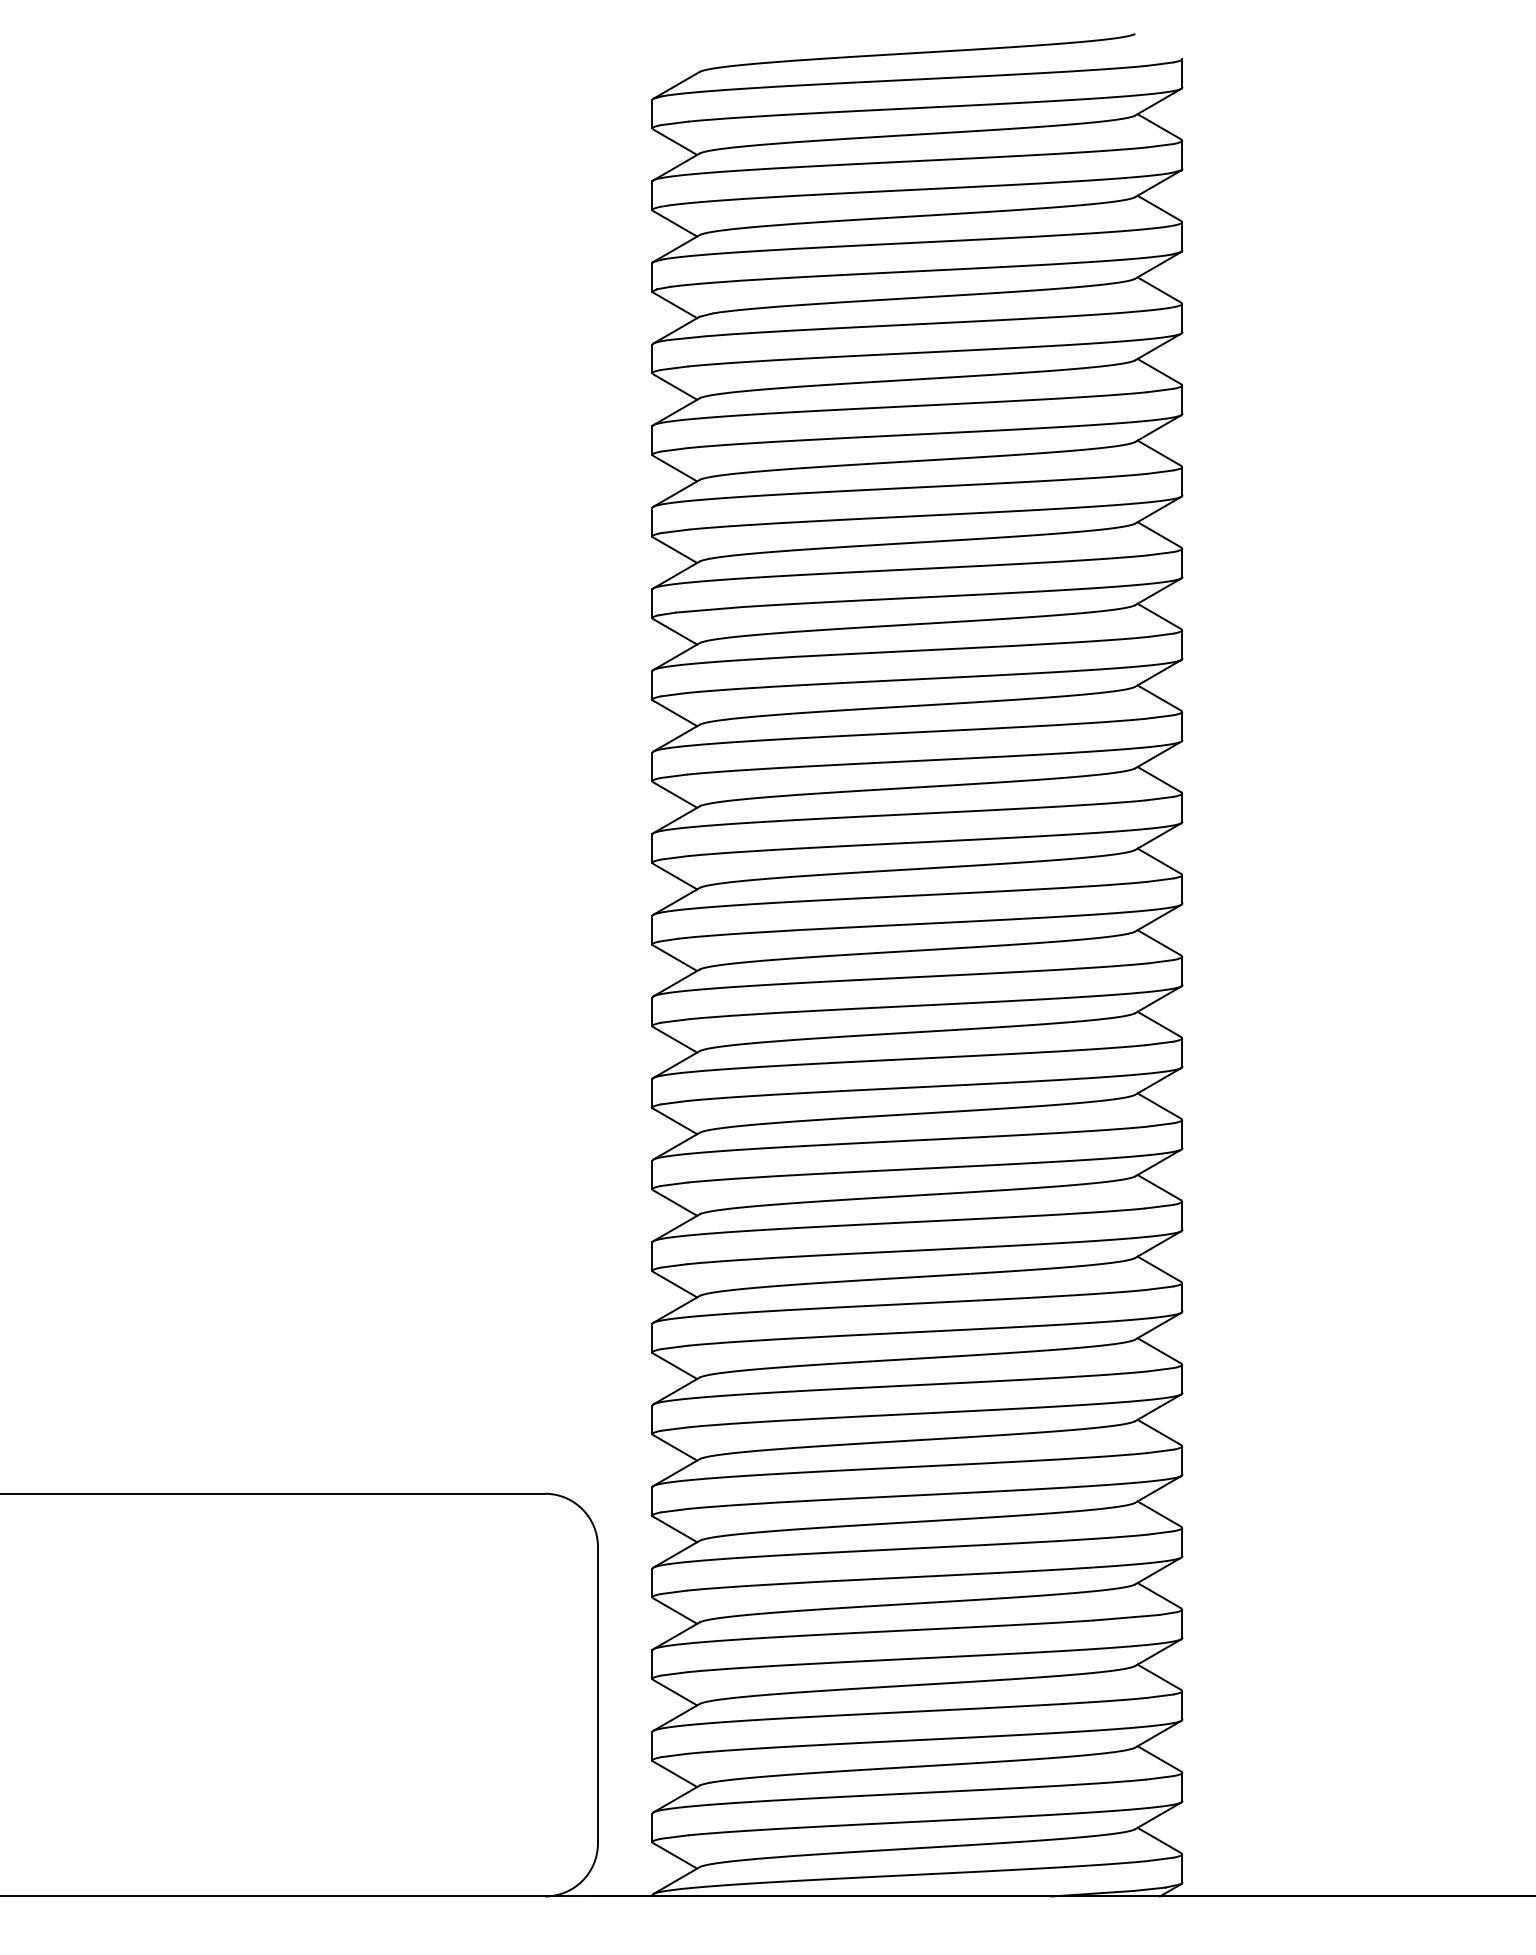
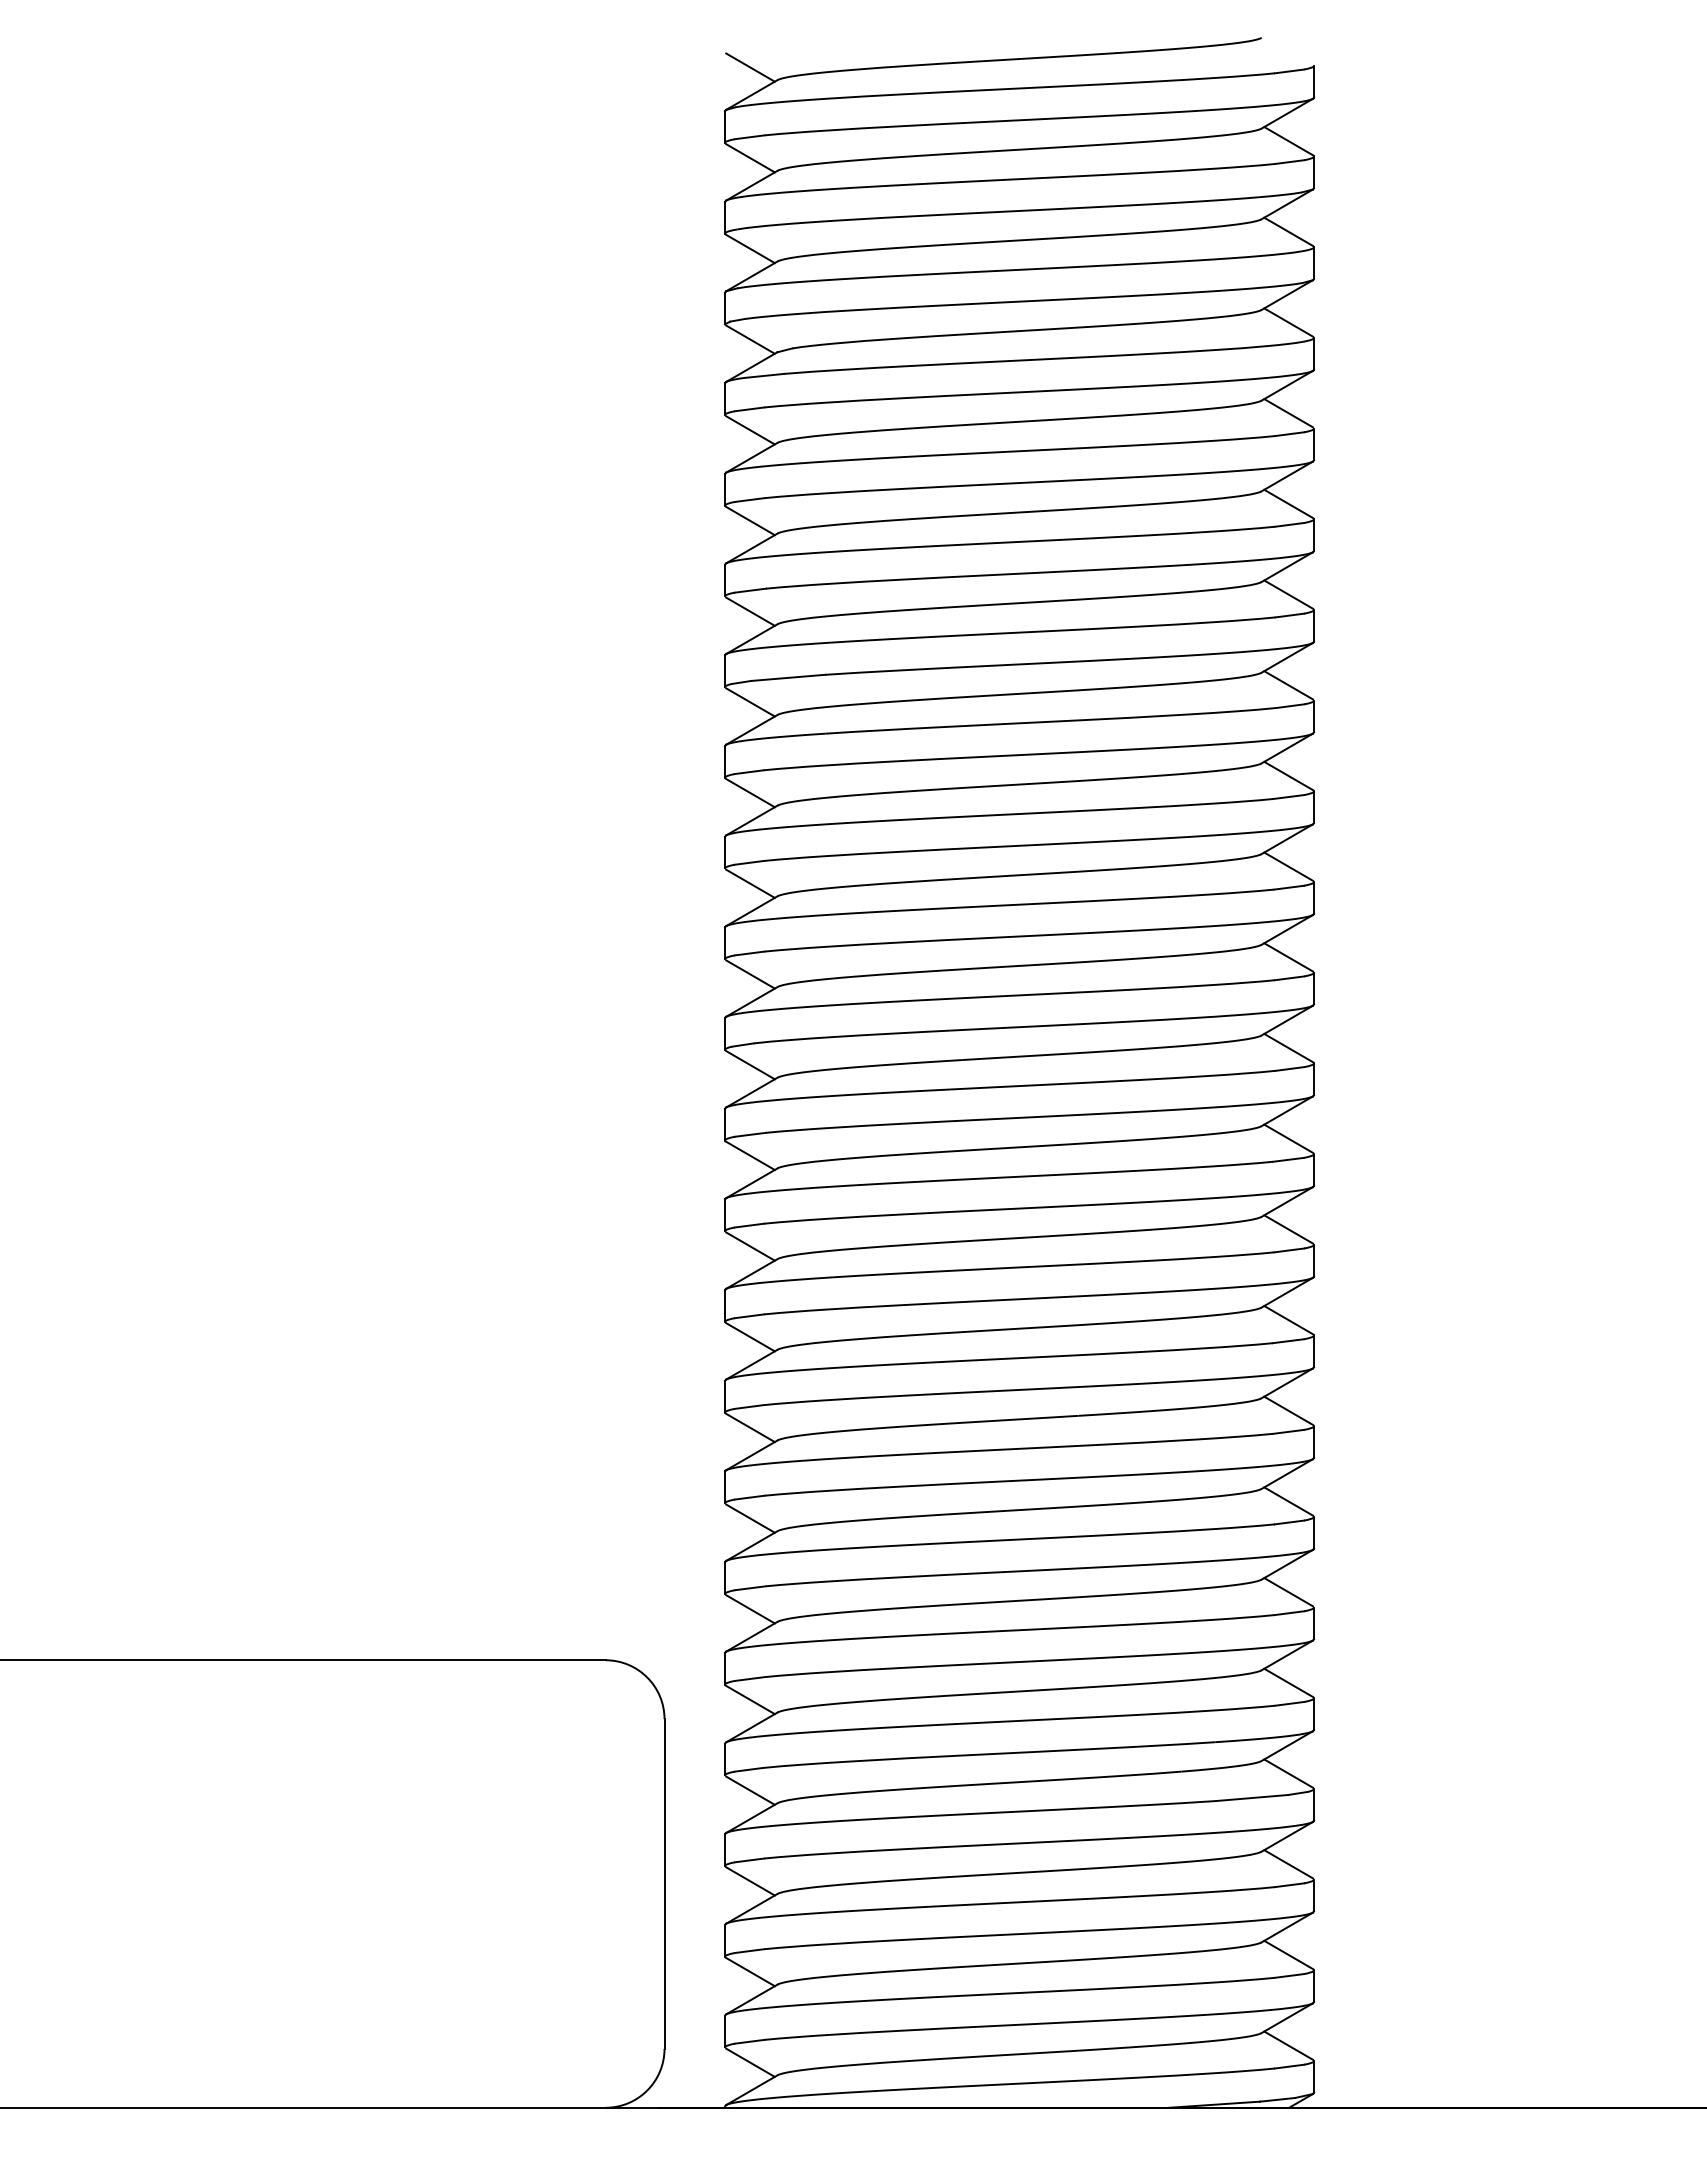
line: (675, 60) -> (750, 67), added

